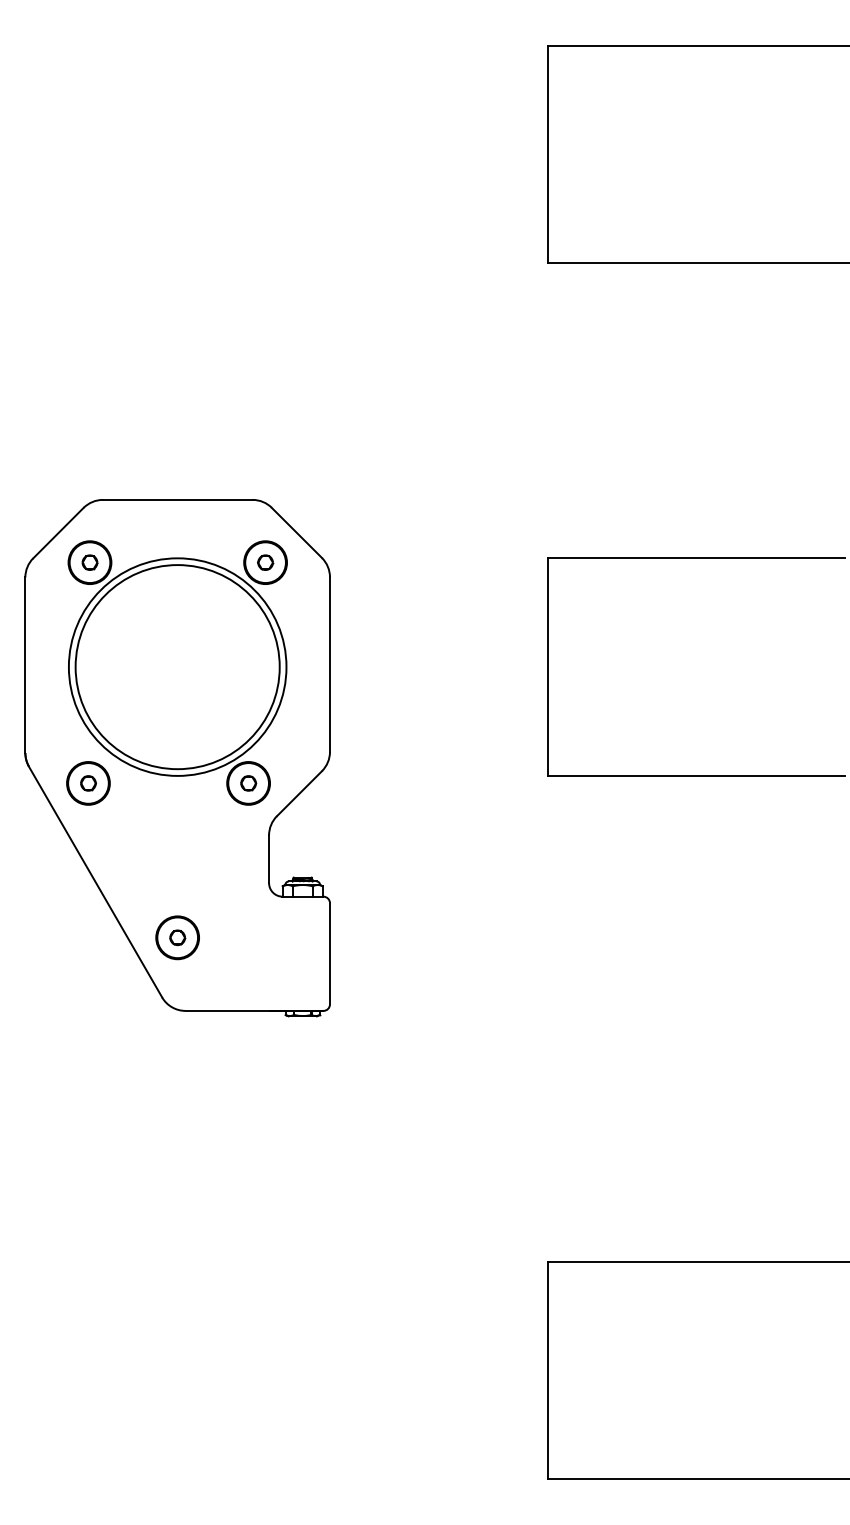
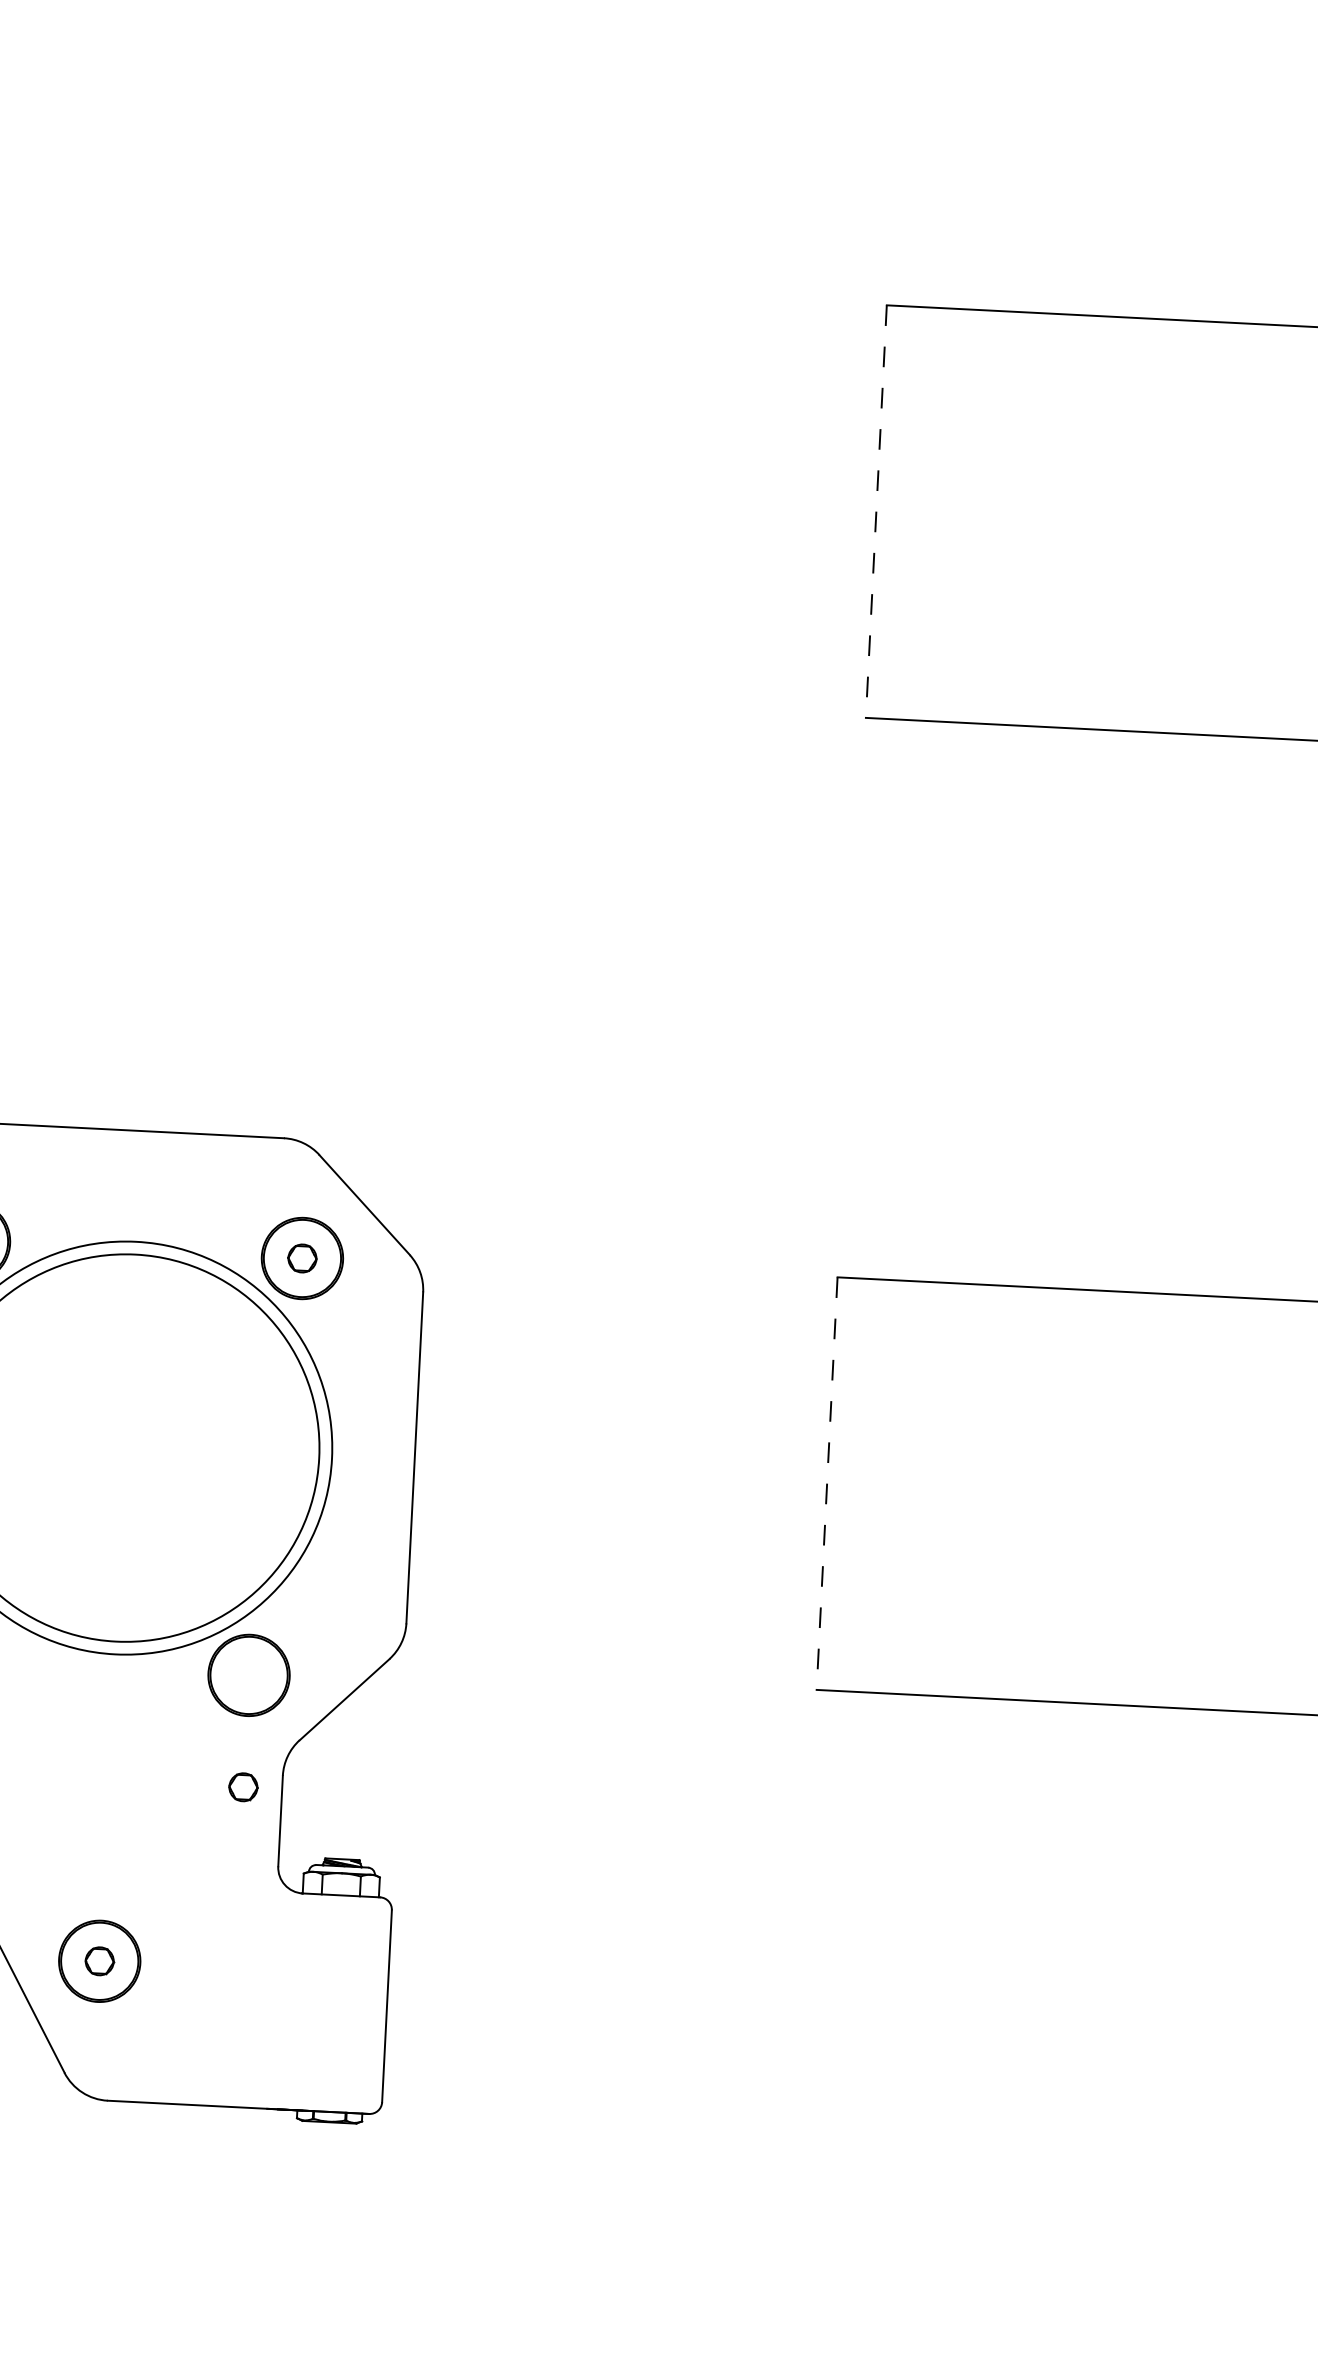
line: (547, 154) -> (876, 511), solid -> dashed
line: (547, 667) -> (826, 1484), solid -> dashed
part: (248, 783) -> (243, 1787), moved

